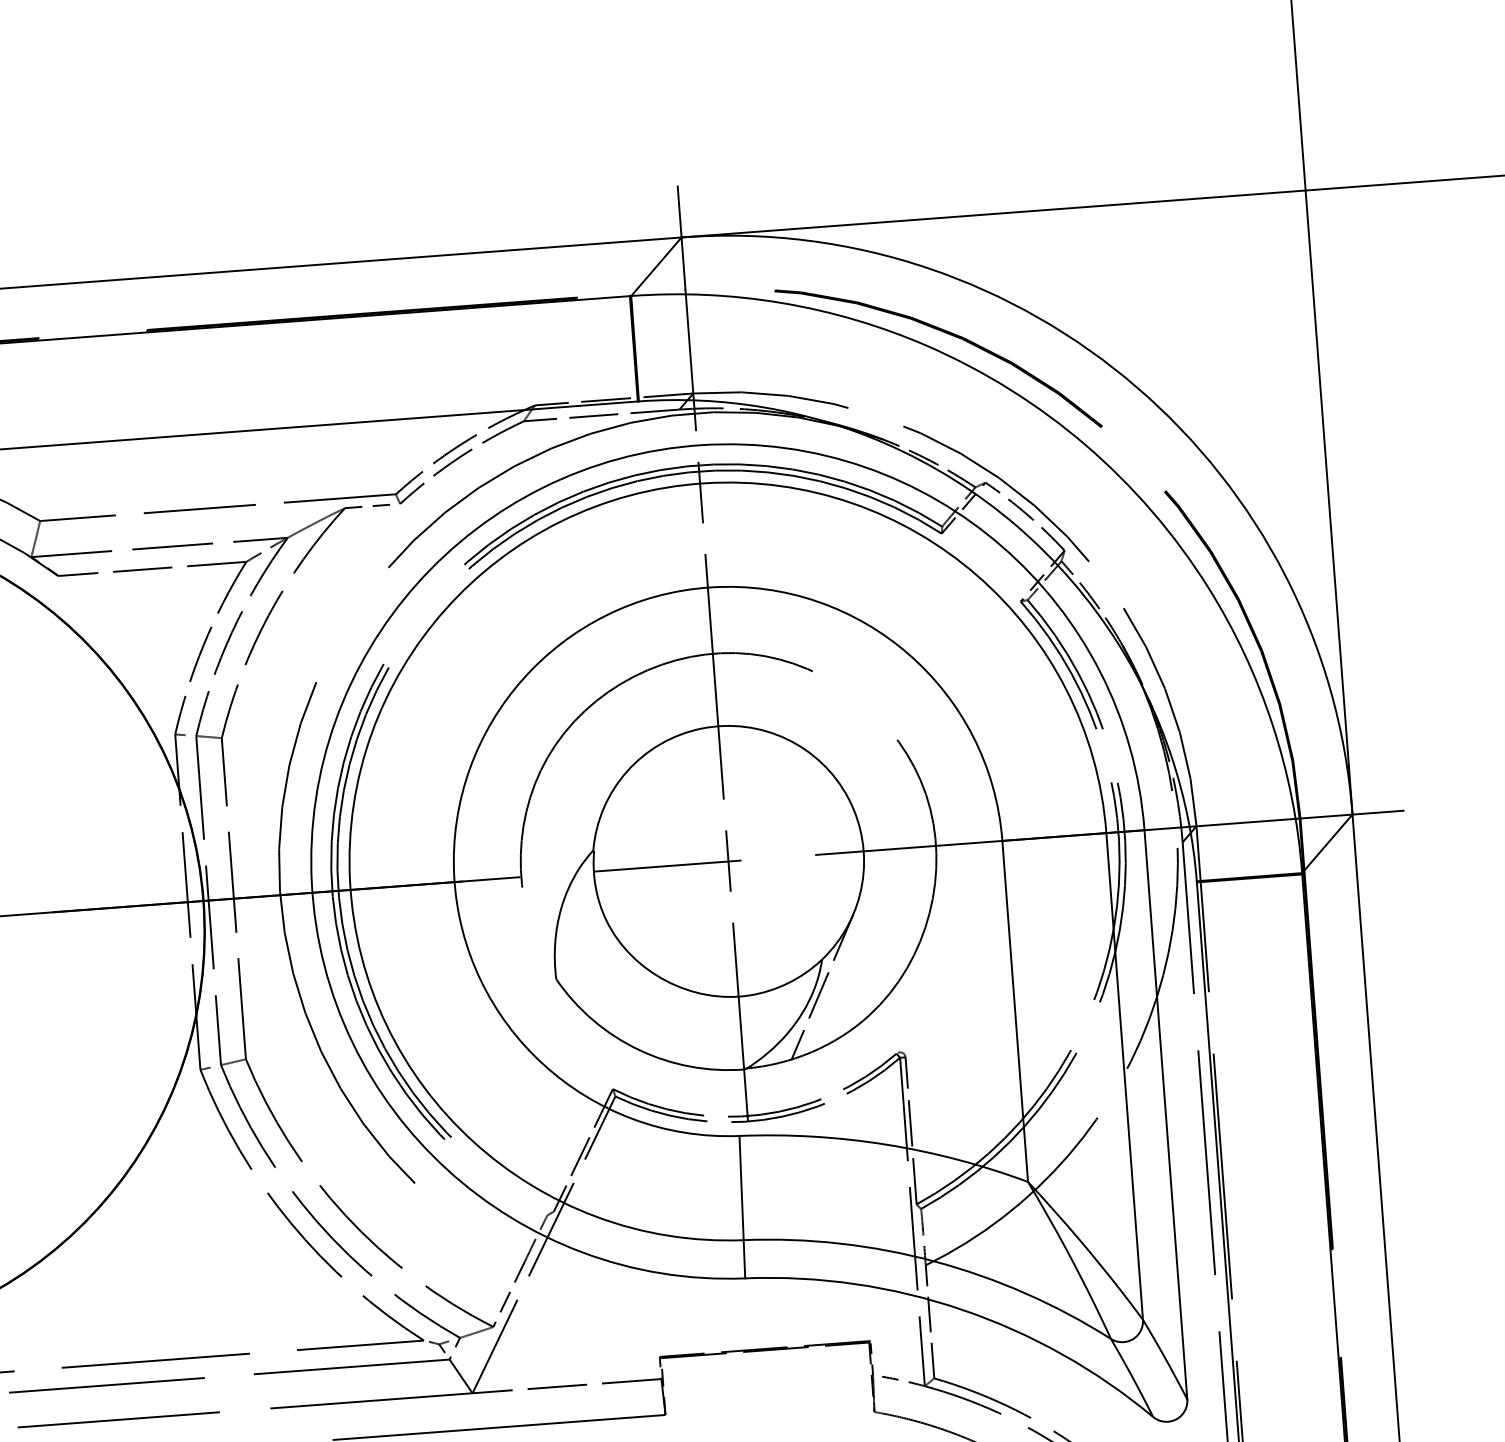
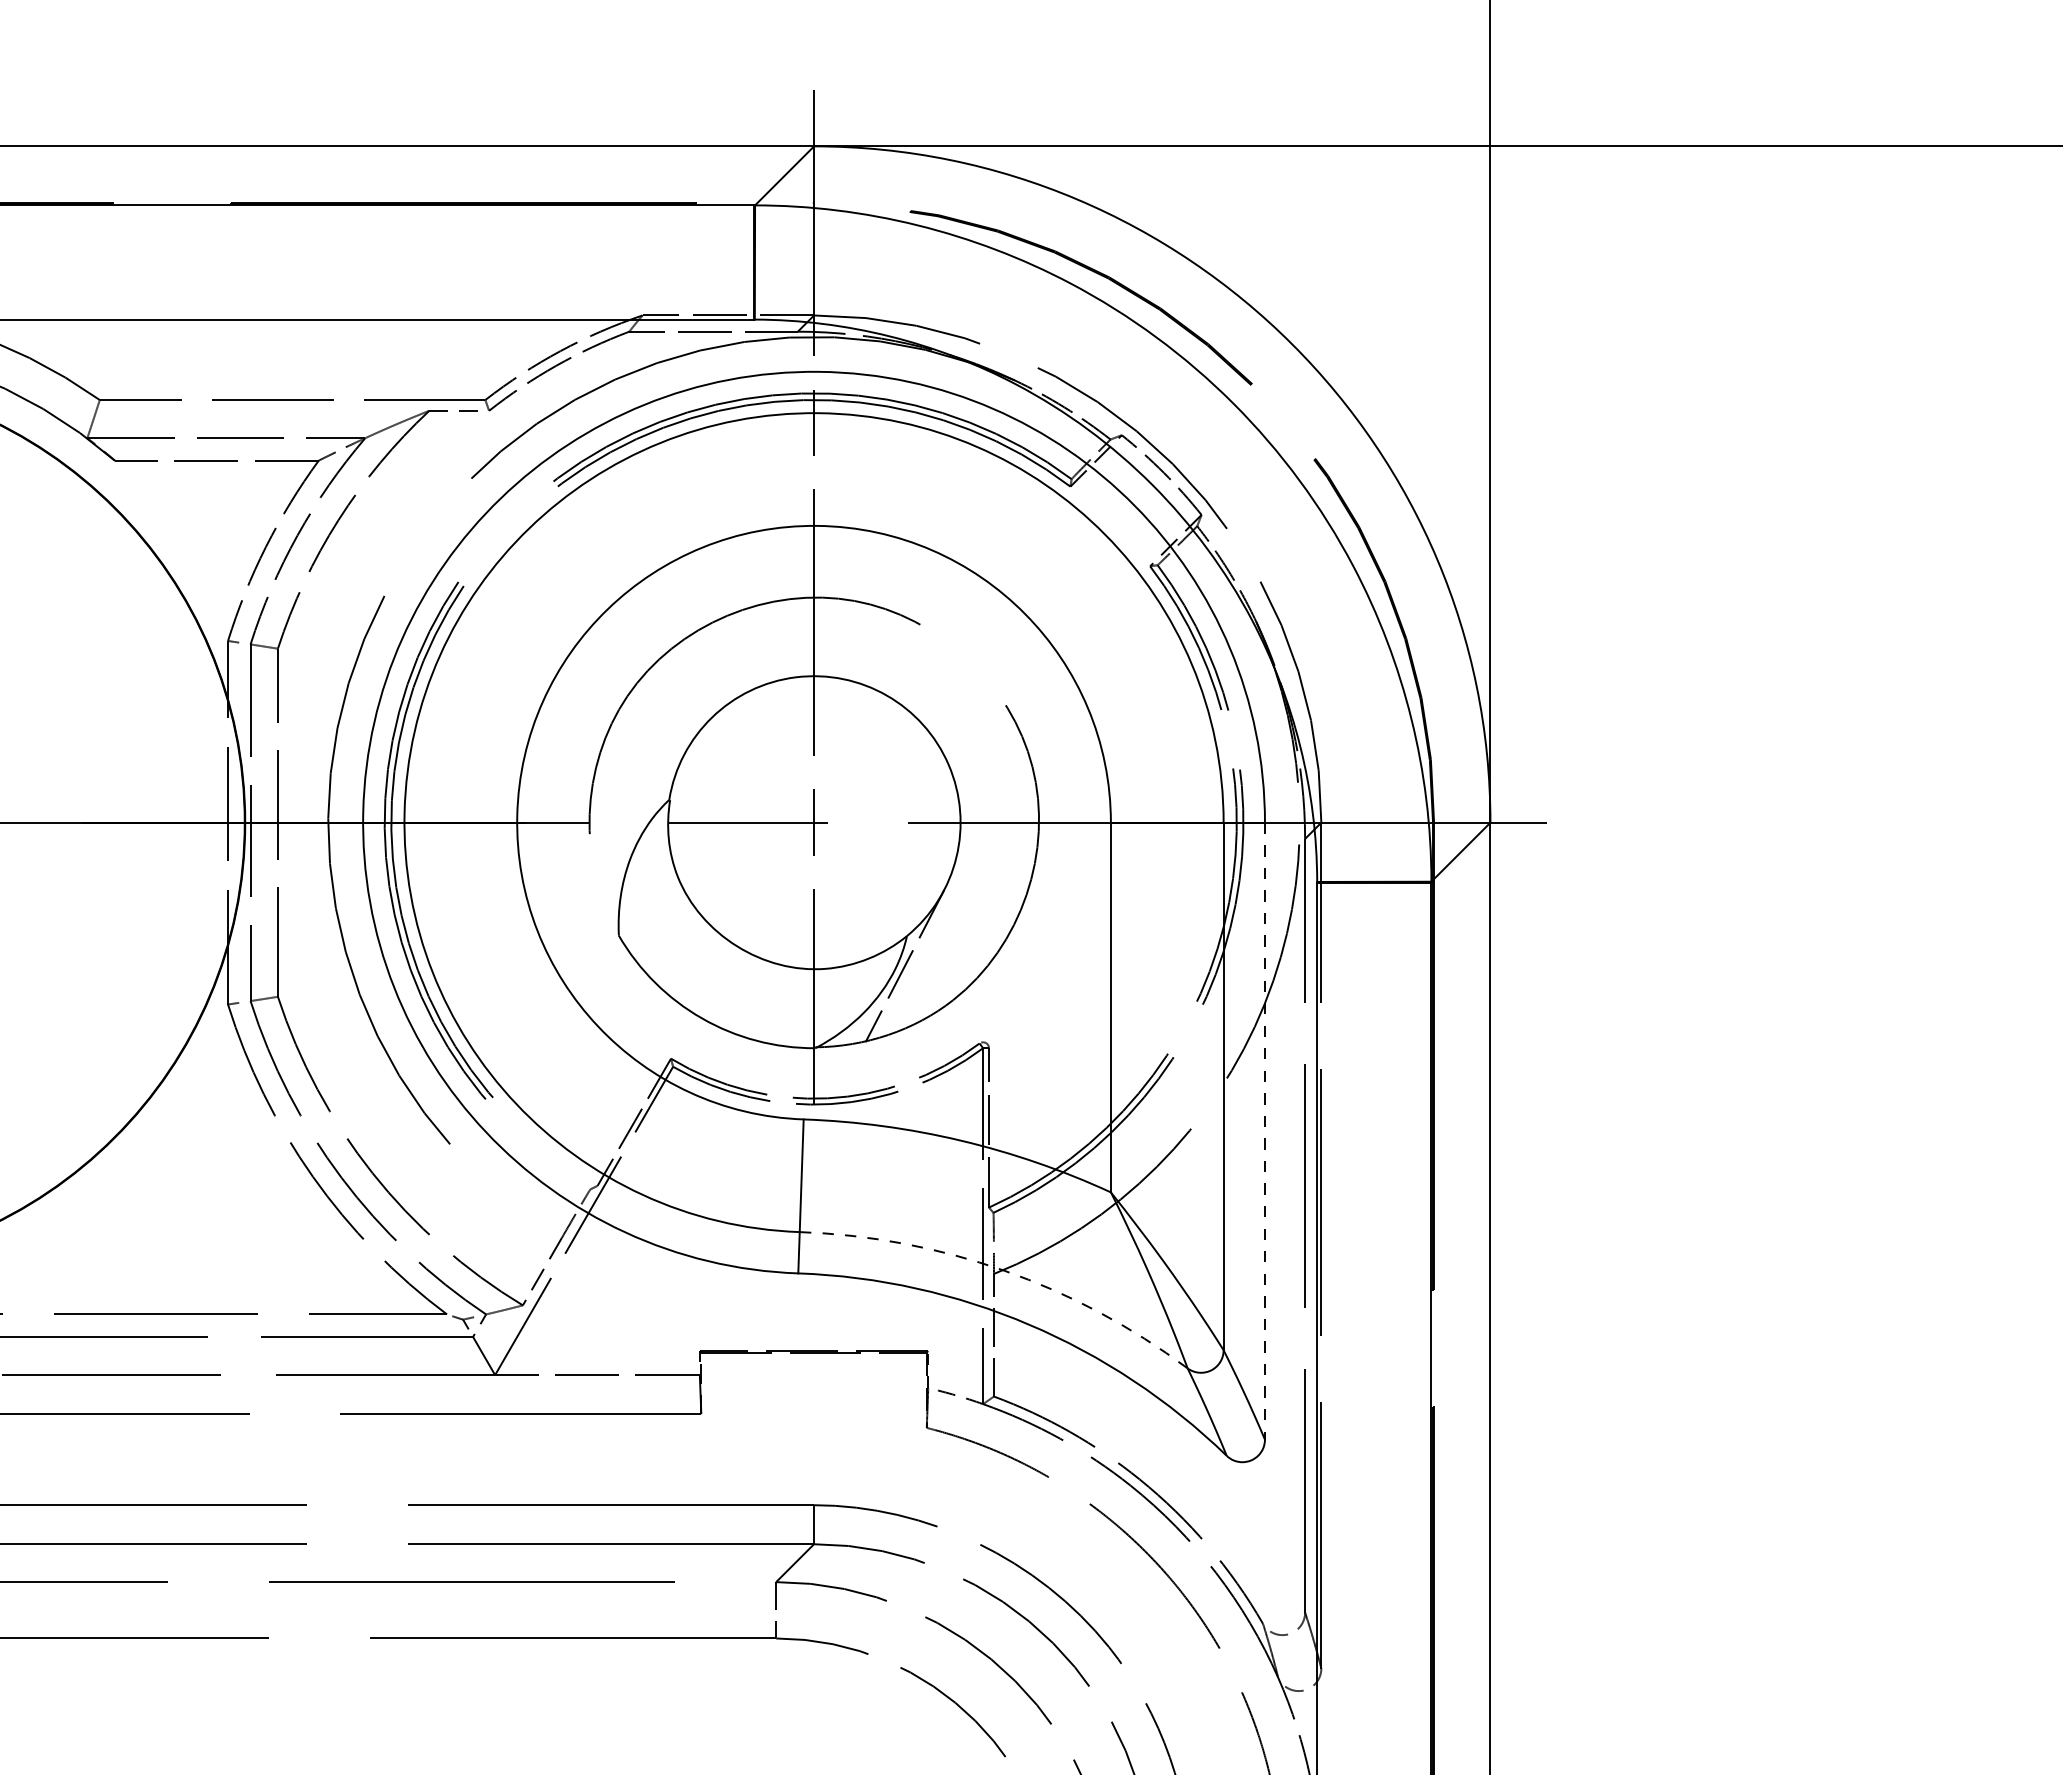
line: (1165, 1115) -> (1264, 1131), solid -> dashed
arc: (935, 1261) -> (1004, 1270), solid -> dashed

